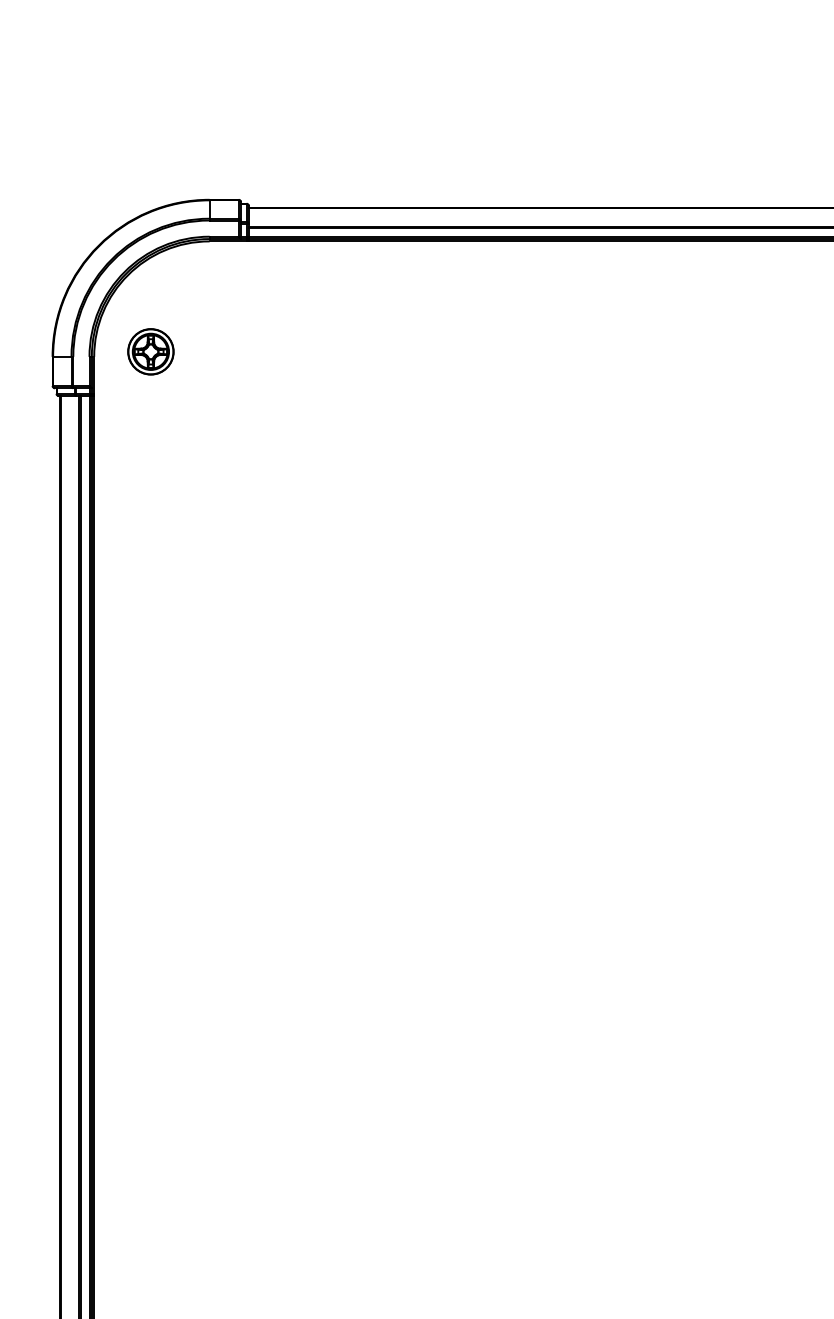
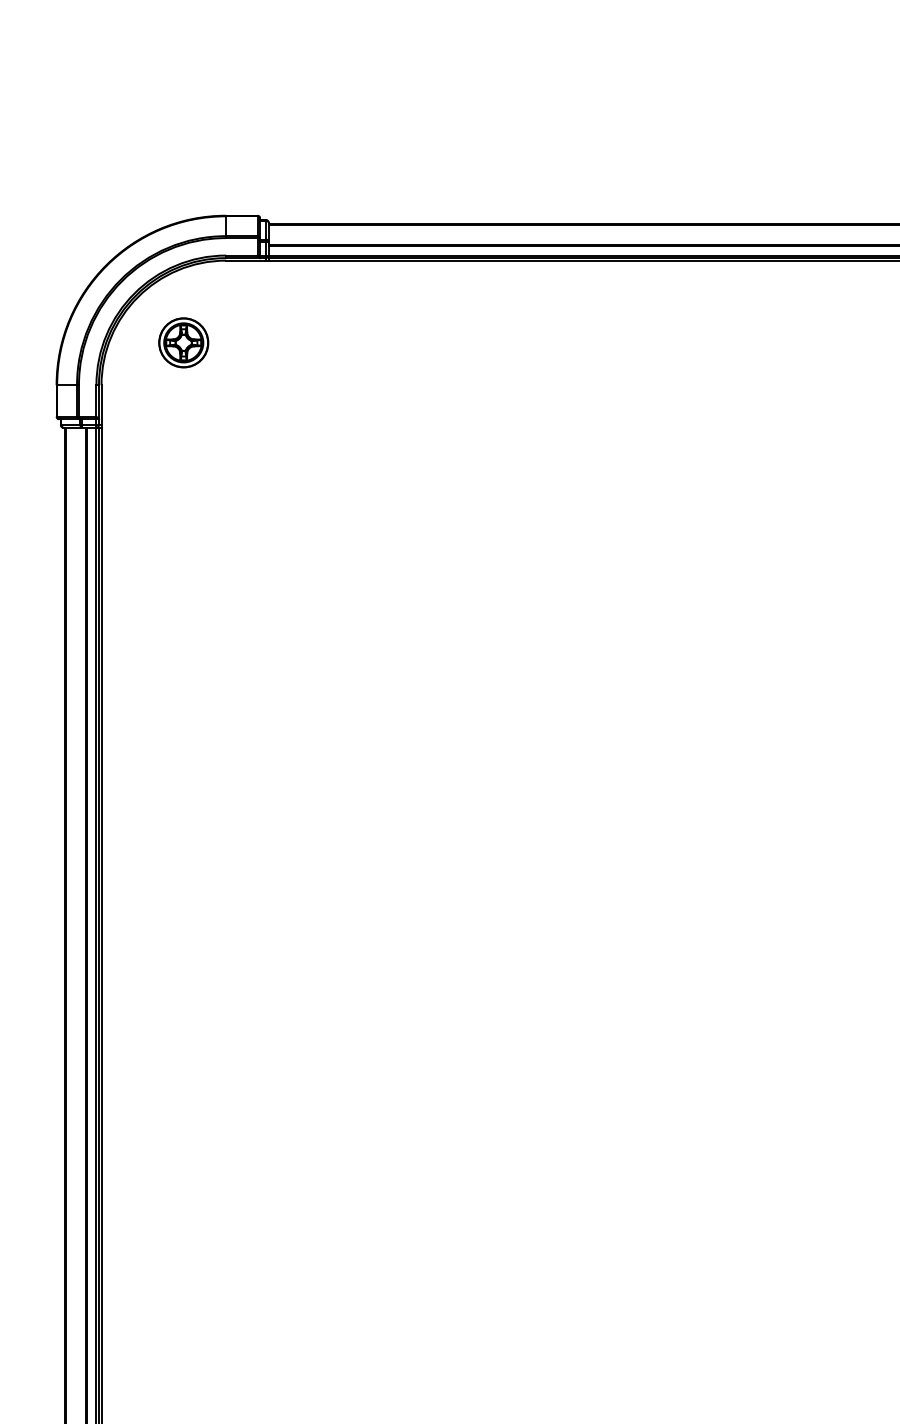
part: (150, 351) -> (183, 342), moved

